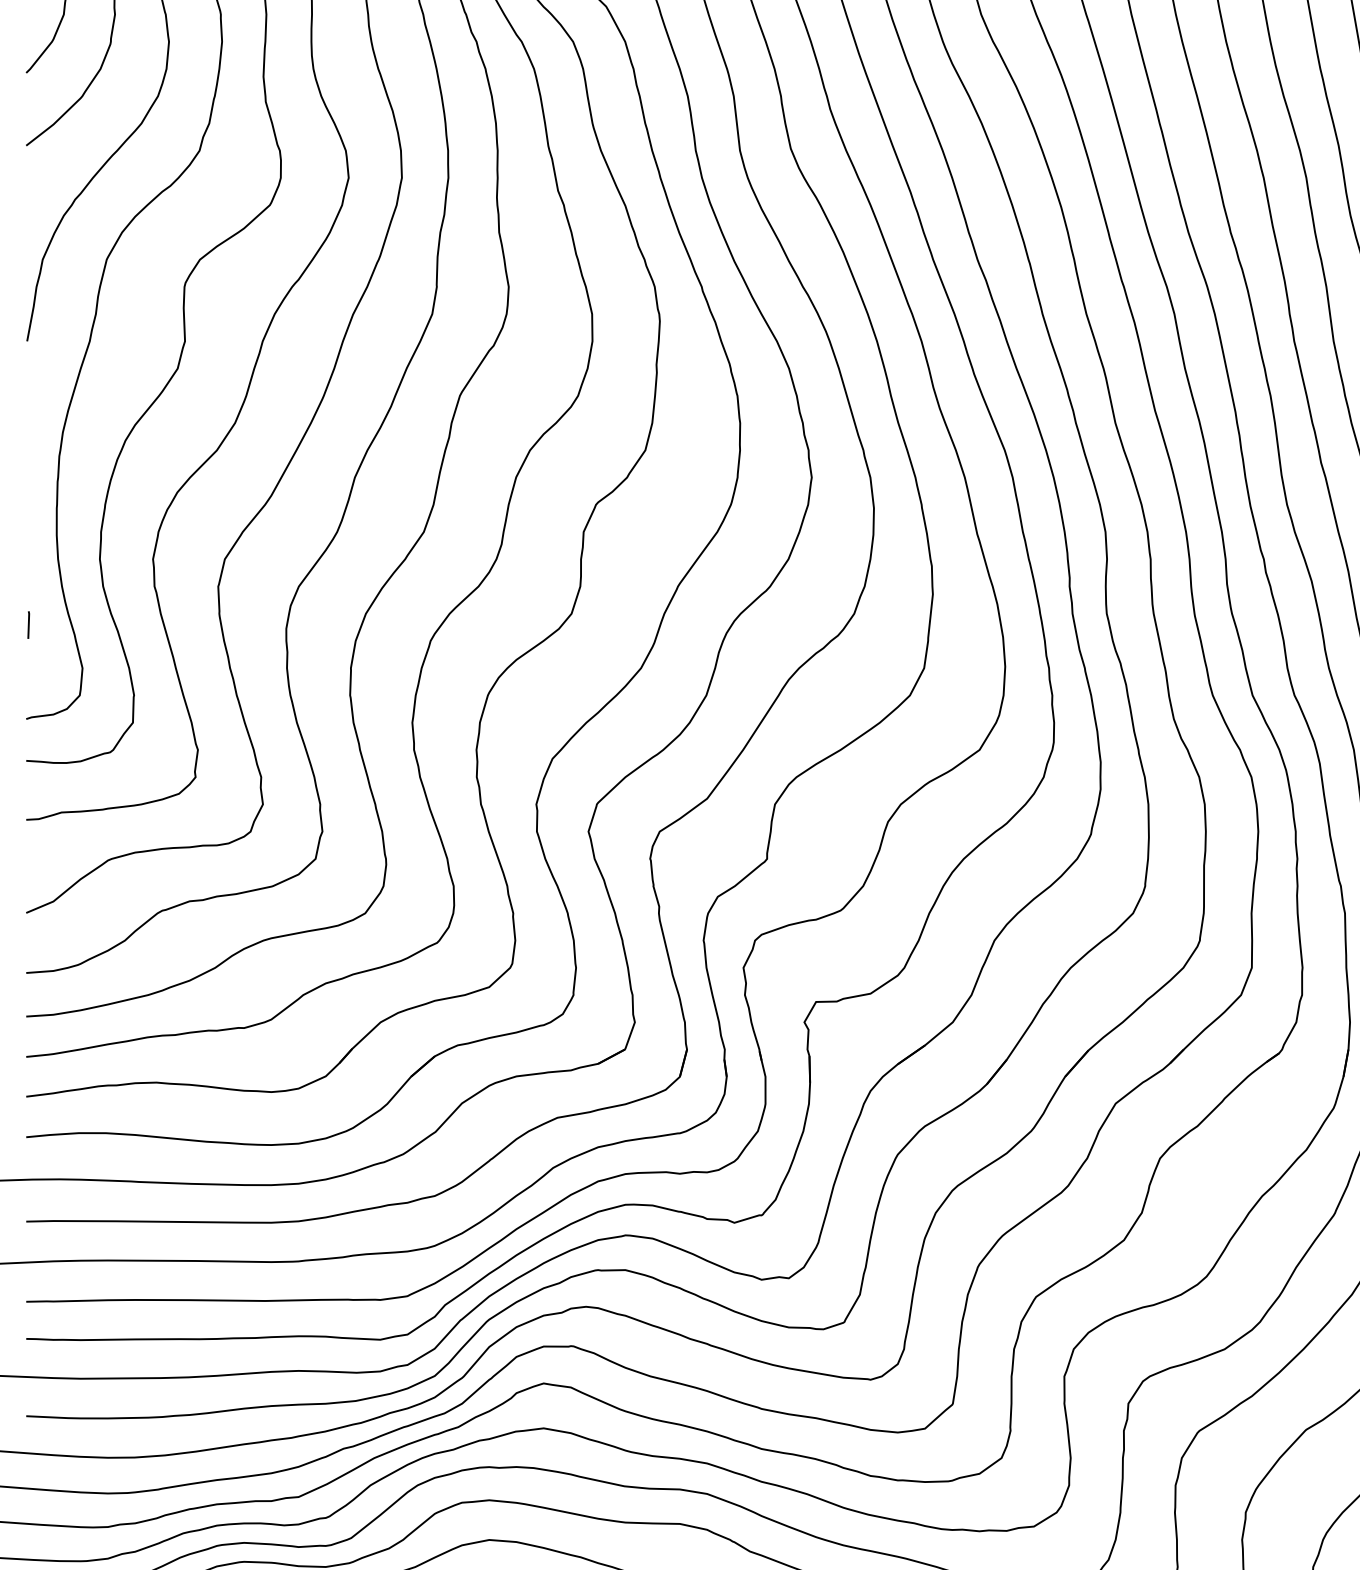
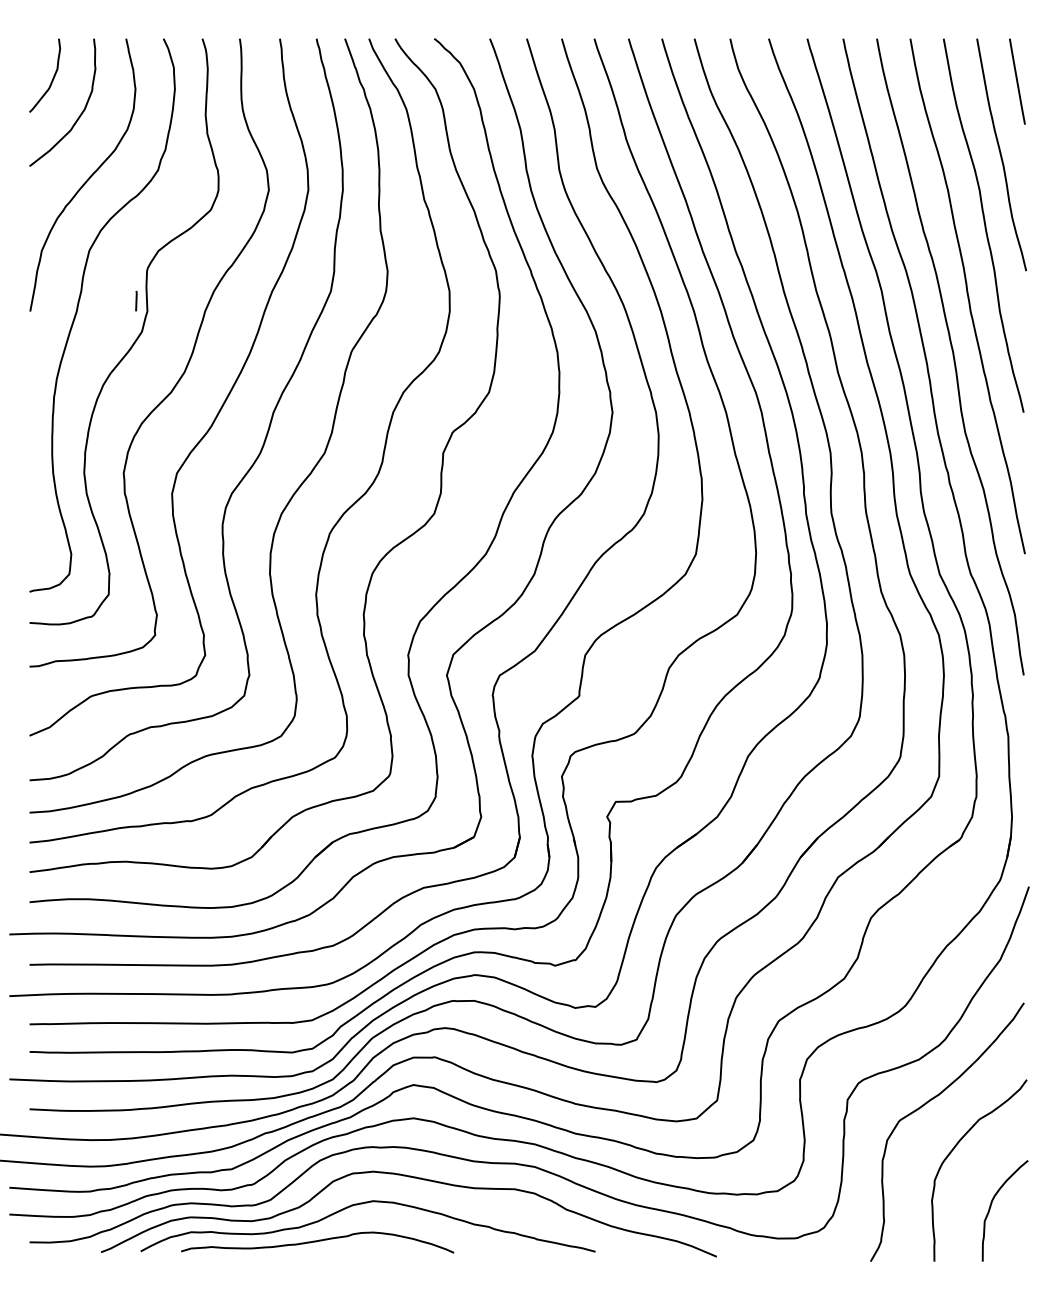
line: (28, 625) -> (136, 301), moved

